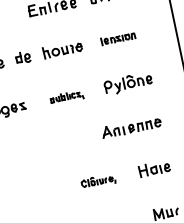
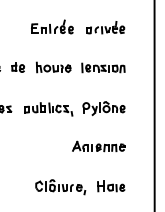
part: (118, 37) -> (103, 67), size x1.43
part: (66, 97) -> (48, 109), size x1.67
part: (98, 181) -> (60, 187), size x1.67

